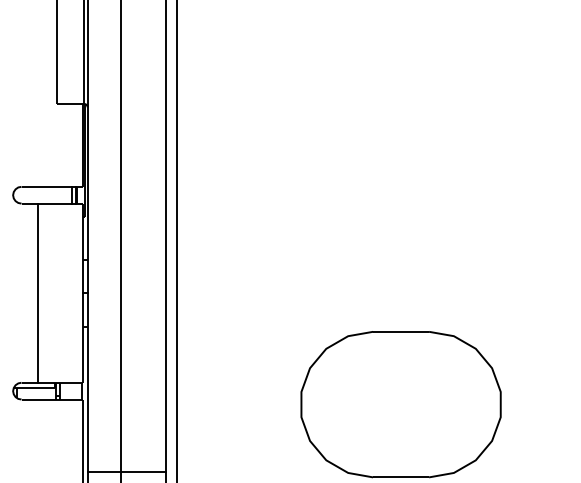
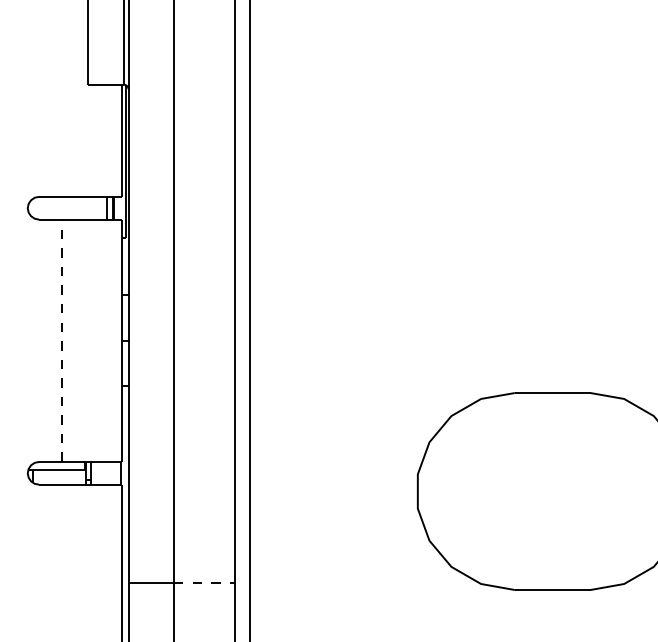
line: (38, 293) -> (62, 341), solid -> dashed
line: (144, 472) -> (205, 583), solid -> dashed

